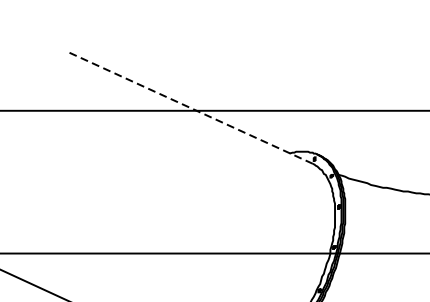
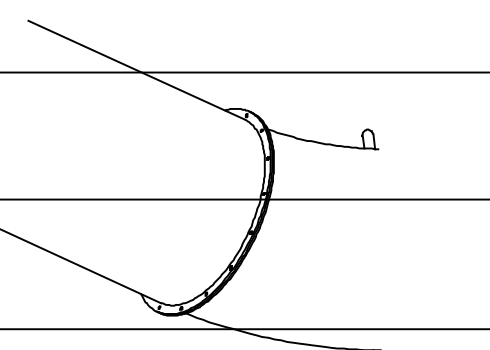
line: (191, 108) -> (137, 70), dashed -> solid

